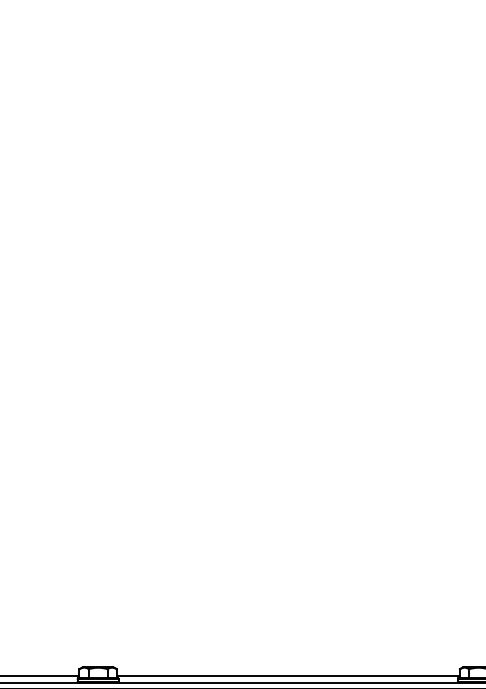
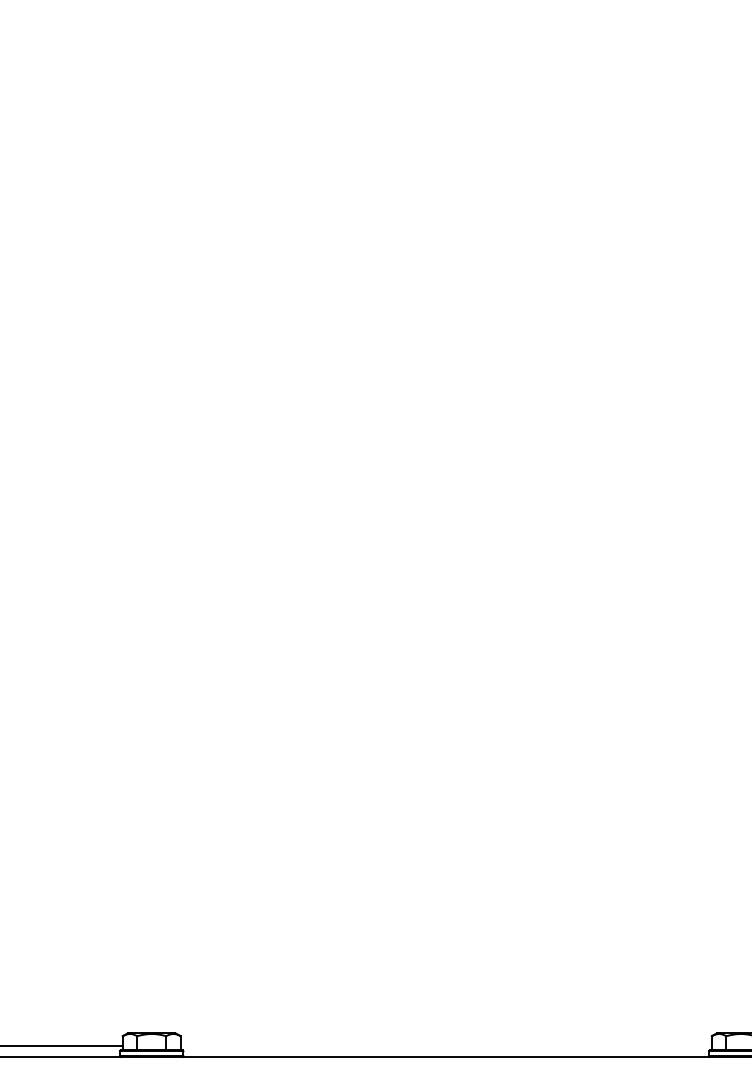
line: (287, 675) -> (444, 1045), removed

